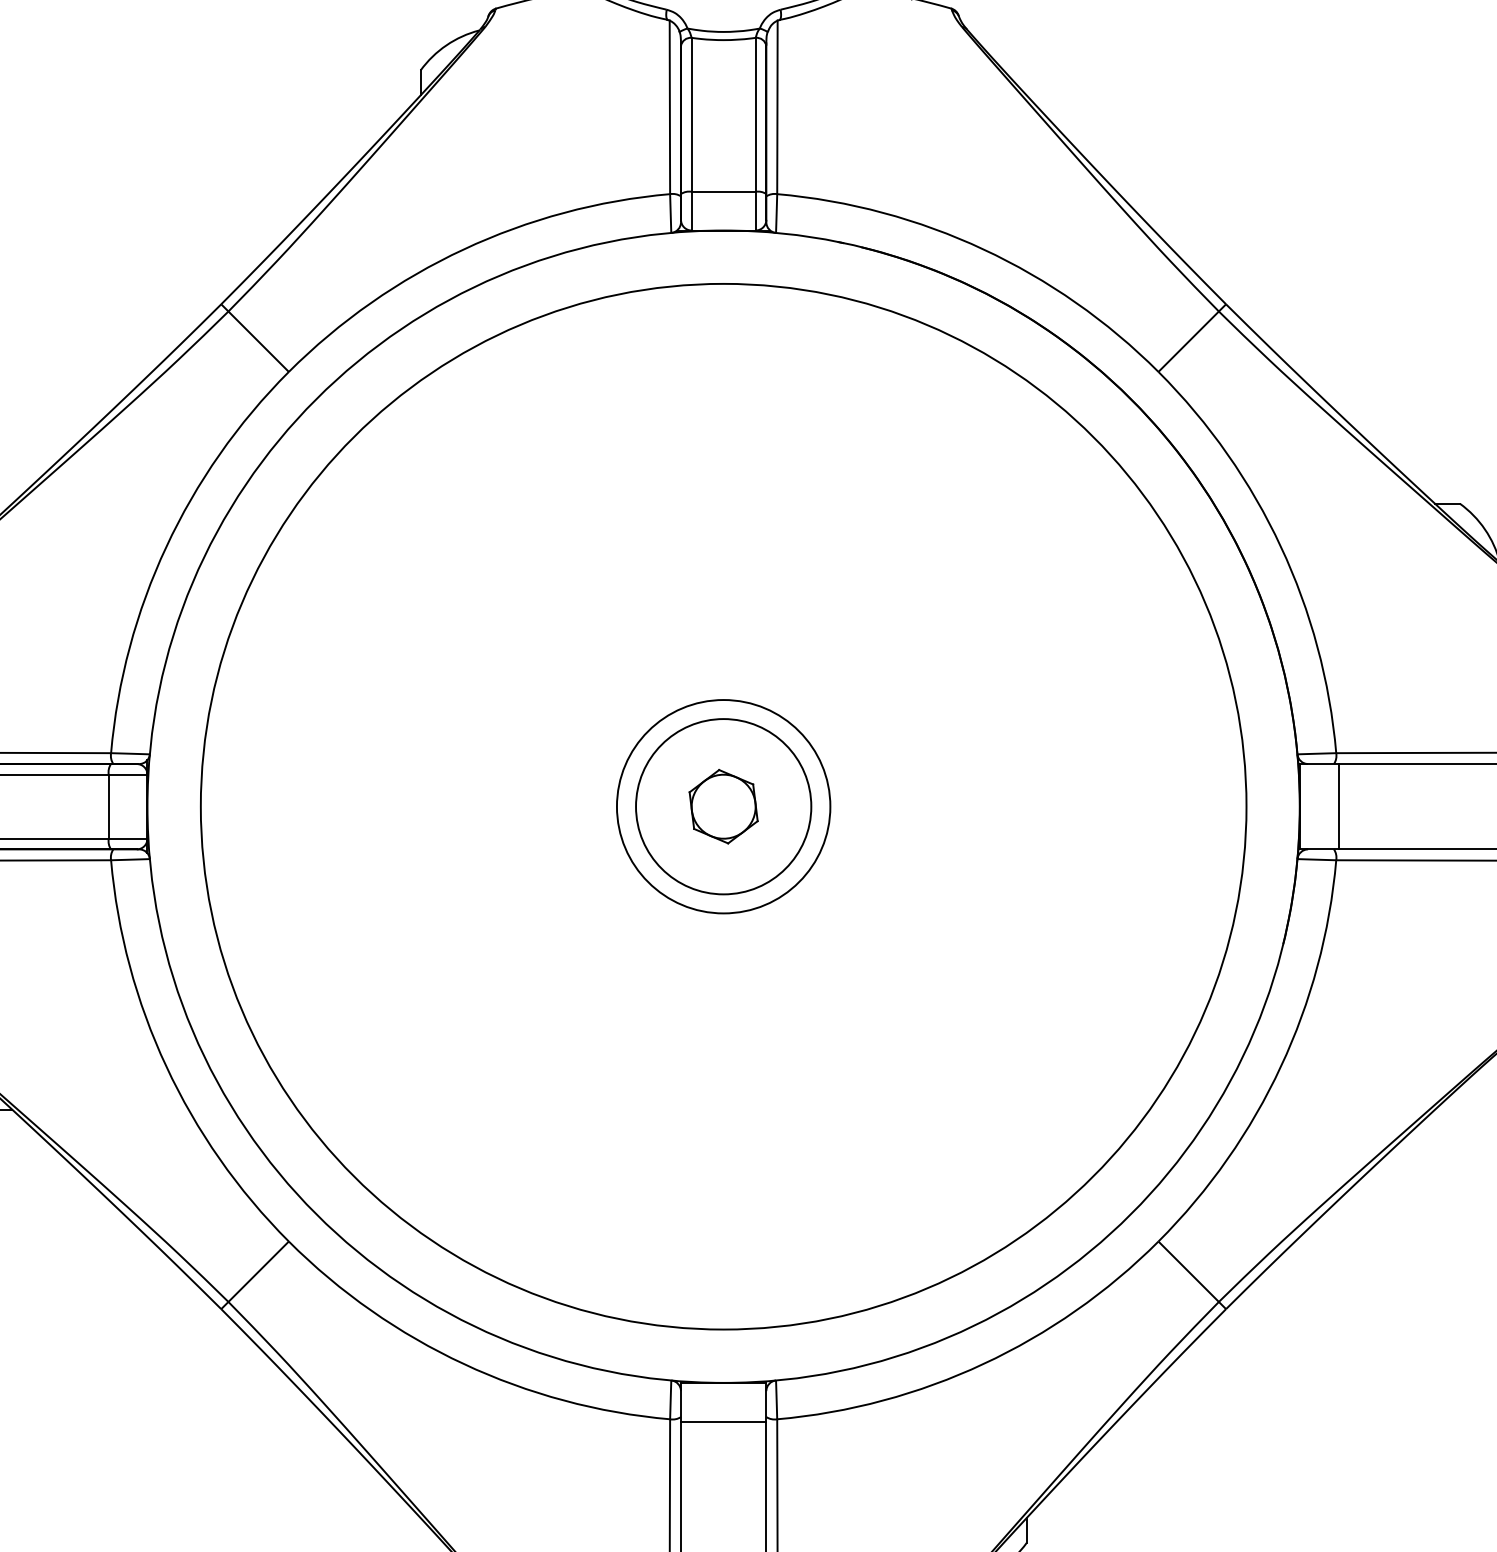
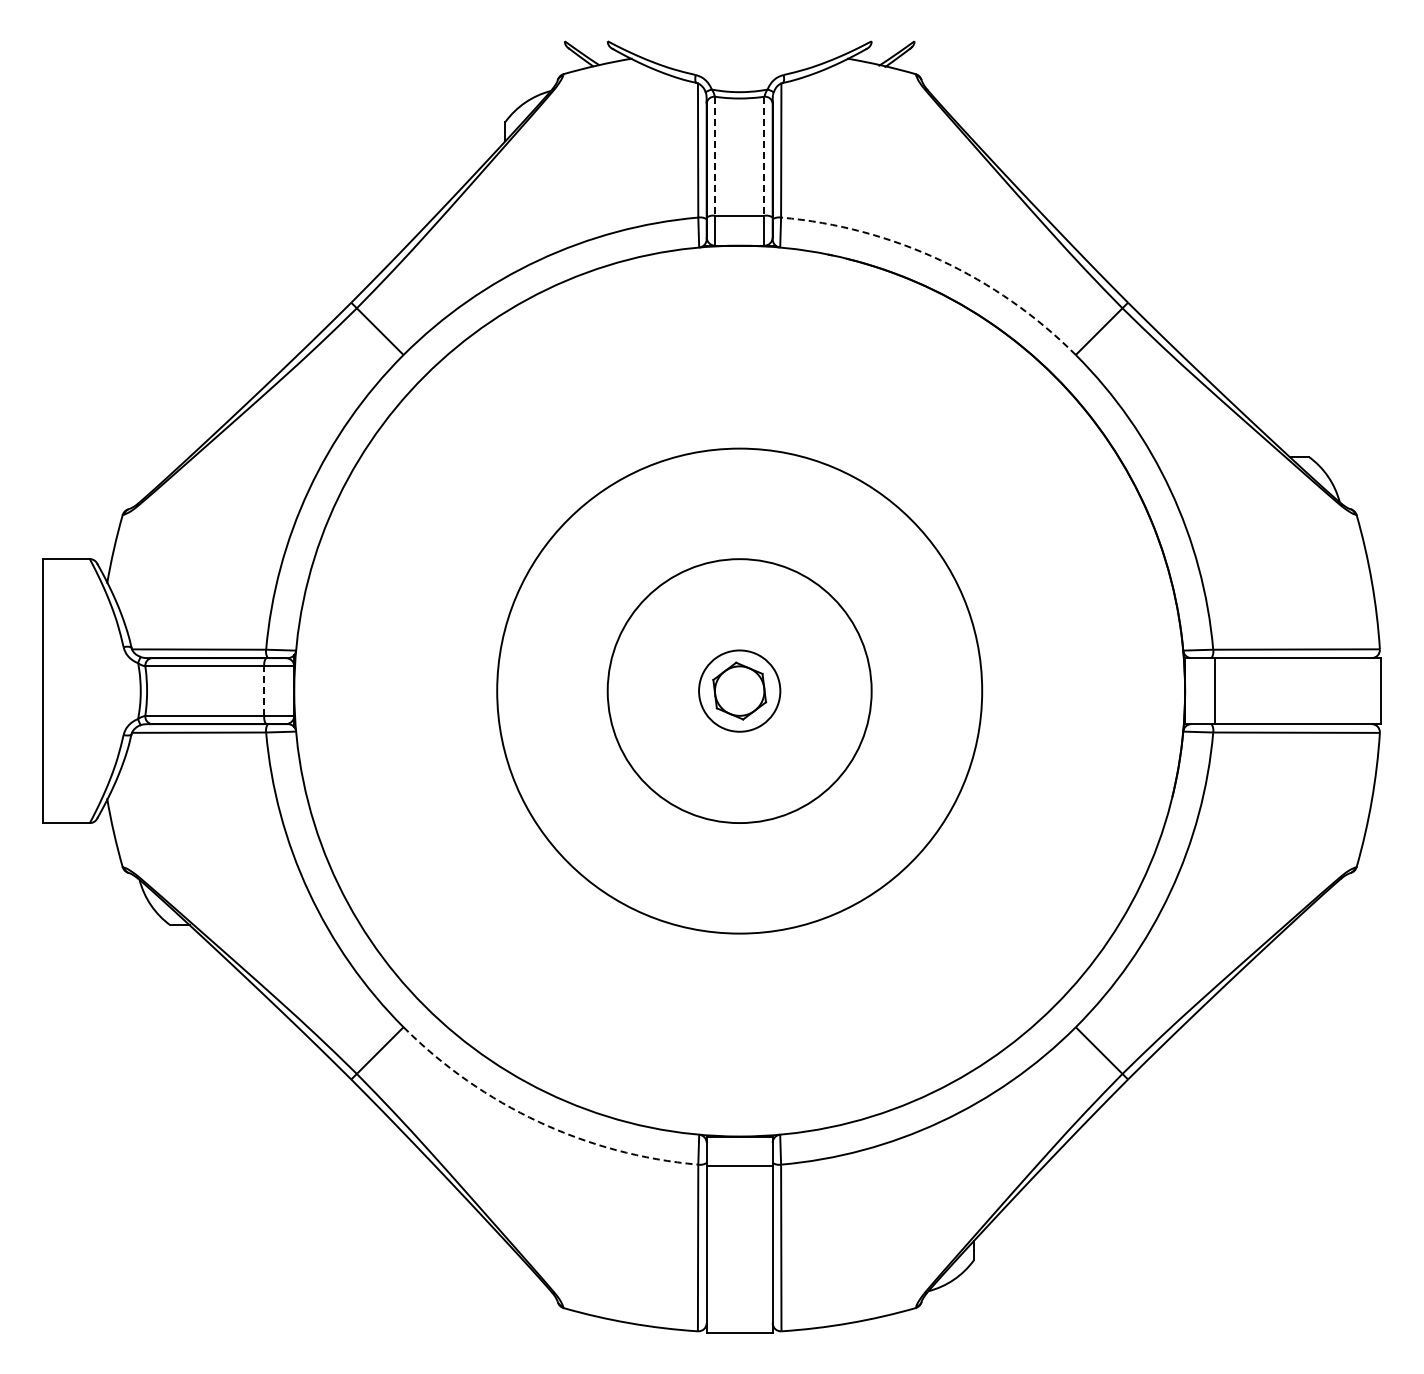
line: (691, 115) -> (714, 156), solid -> dashed
line: (755, 115) -> (764, 156), solid -> dashed
arc: (983, 249) -> (940, 260), solid -> dashed
circle: (723, 805) -> (739, 690), size x0.6
circle: (723, 805) -> (739, 690), size x0.6
circle: (723, 805) -> (739, 690), size x1.6
line: (108, 807) -> (264, 691), solid -> dashed
arc: (463, 1363) -> (538, 1121), solid -> dashed

